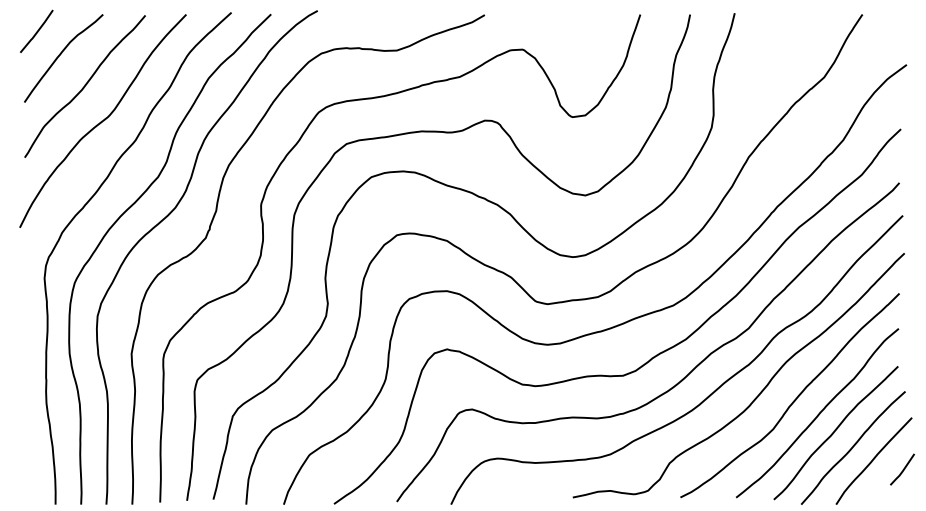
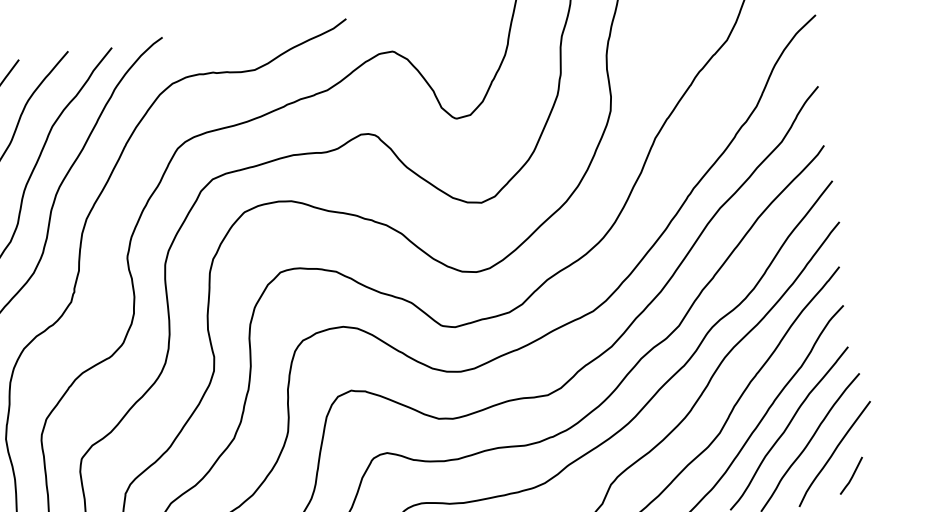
line: (902, 469) -> (851, 475), moved

